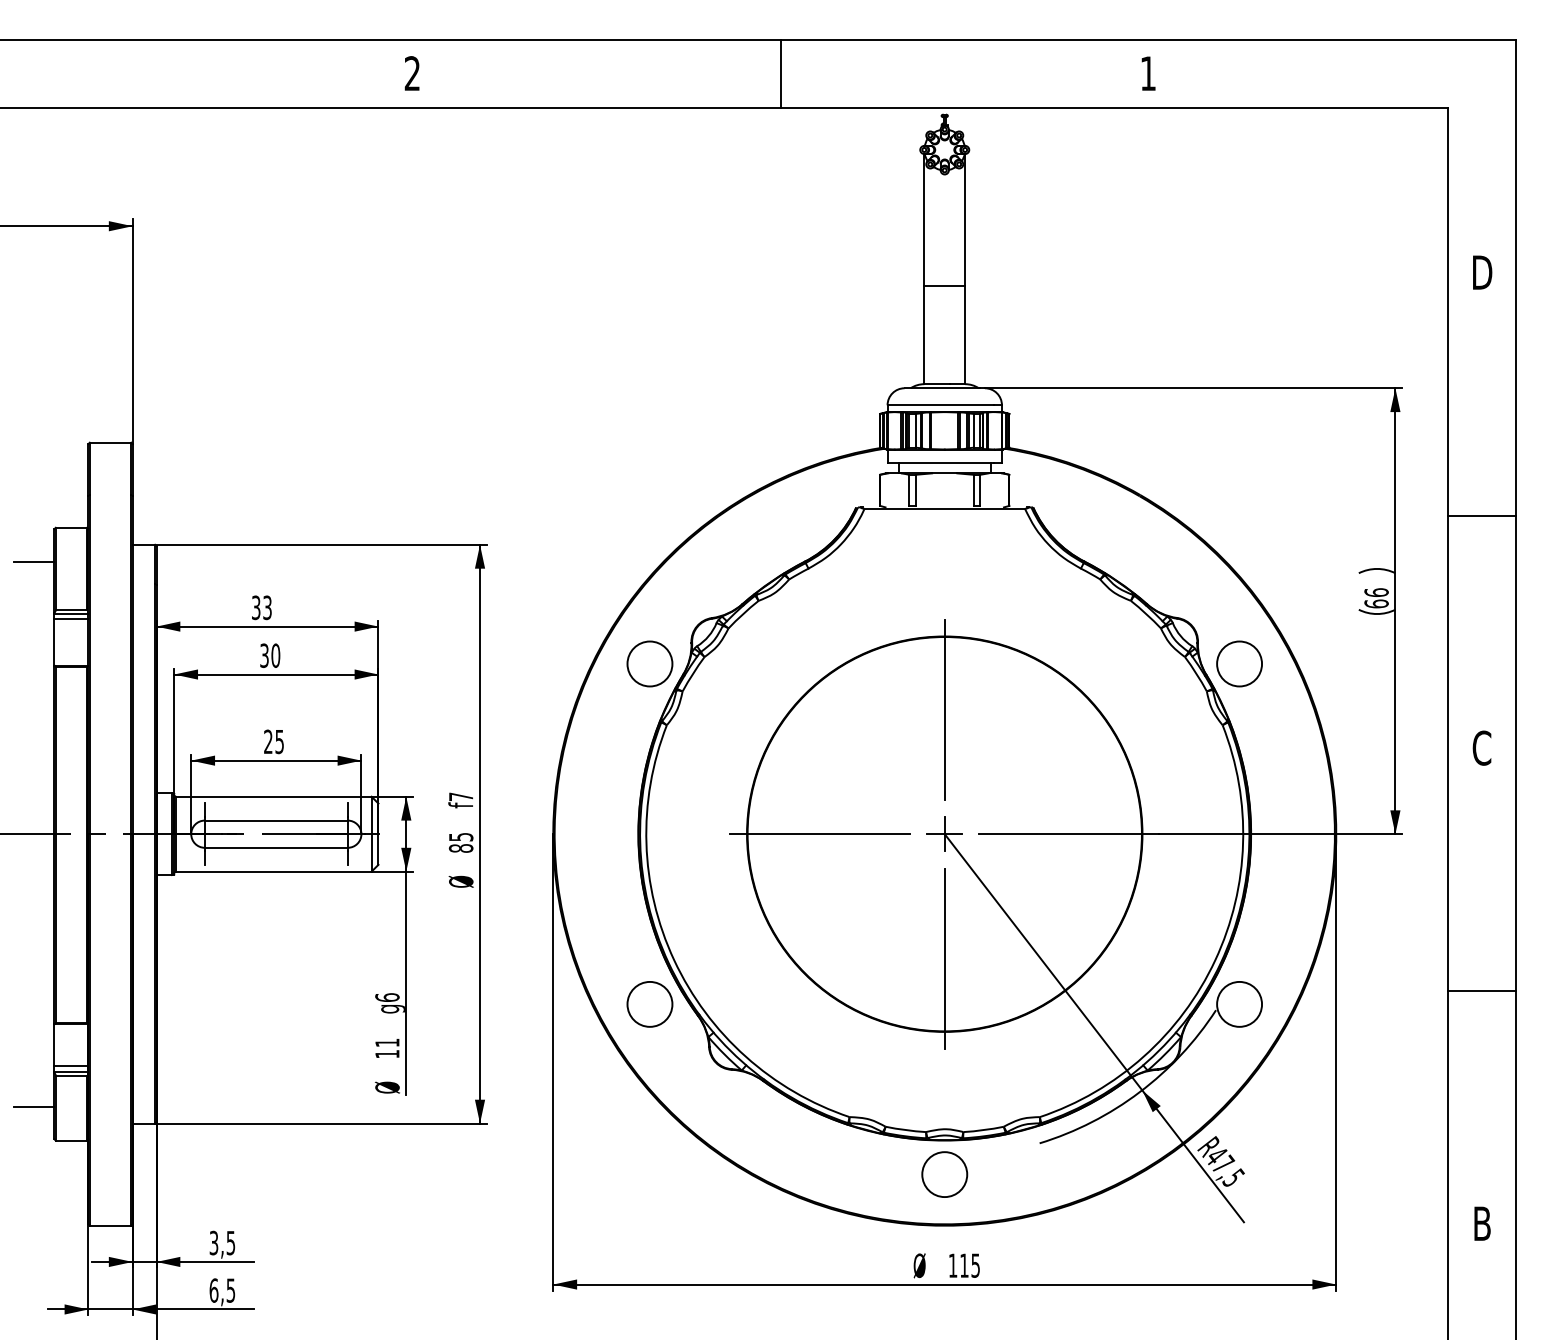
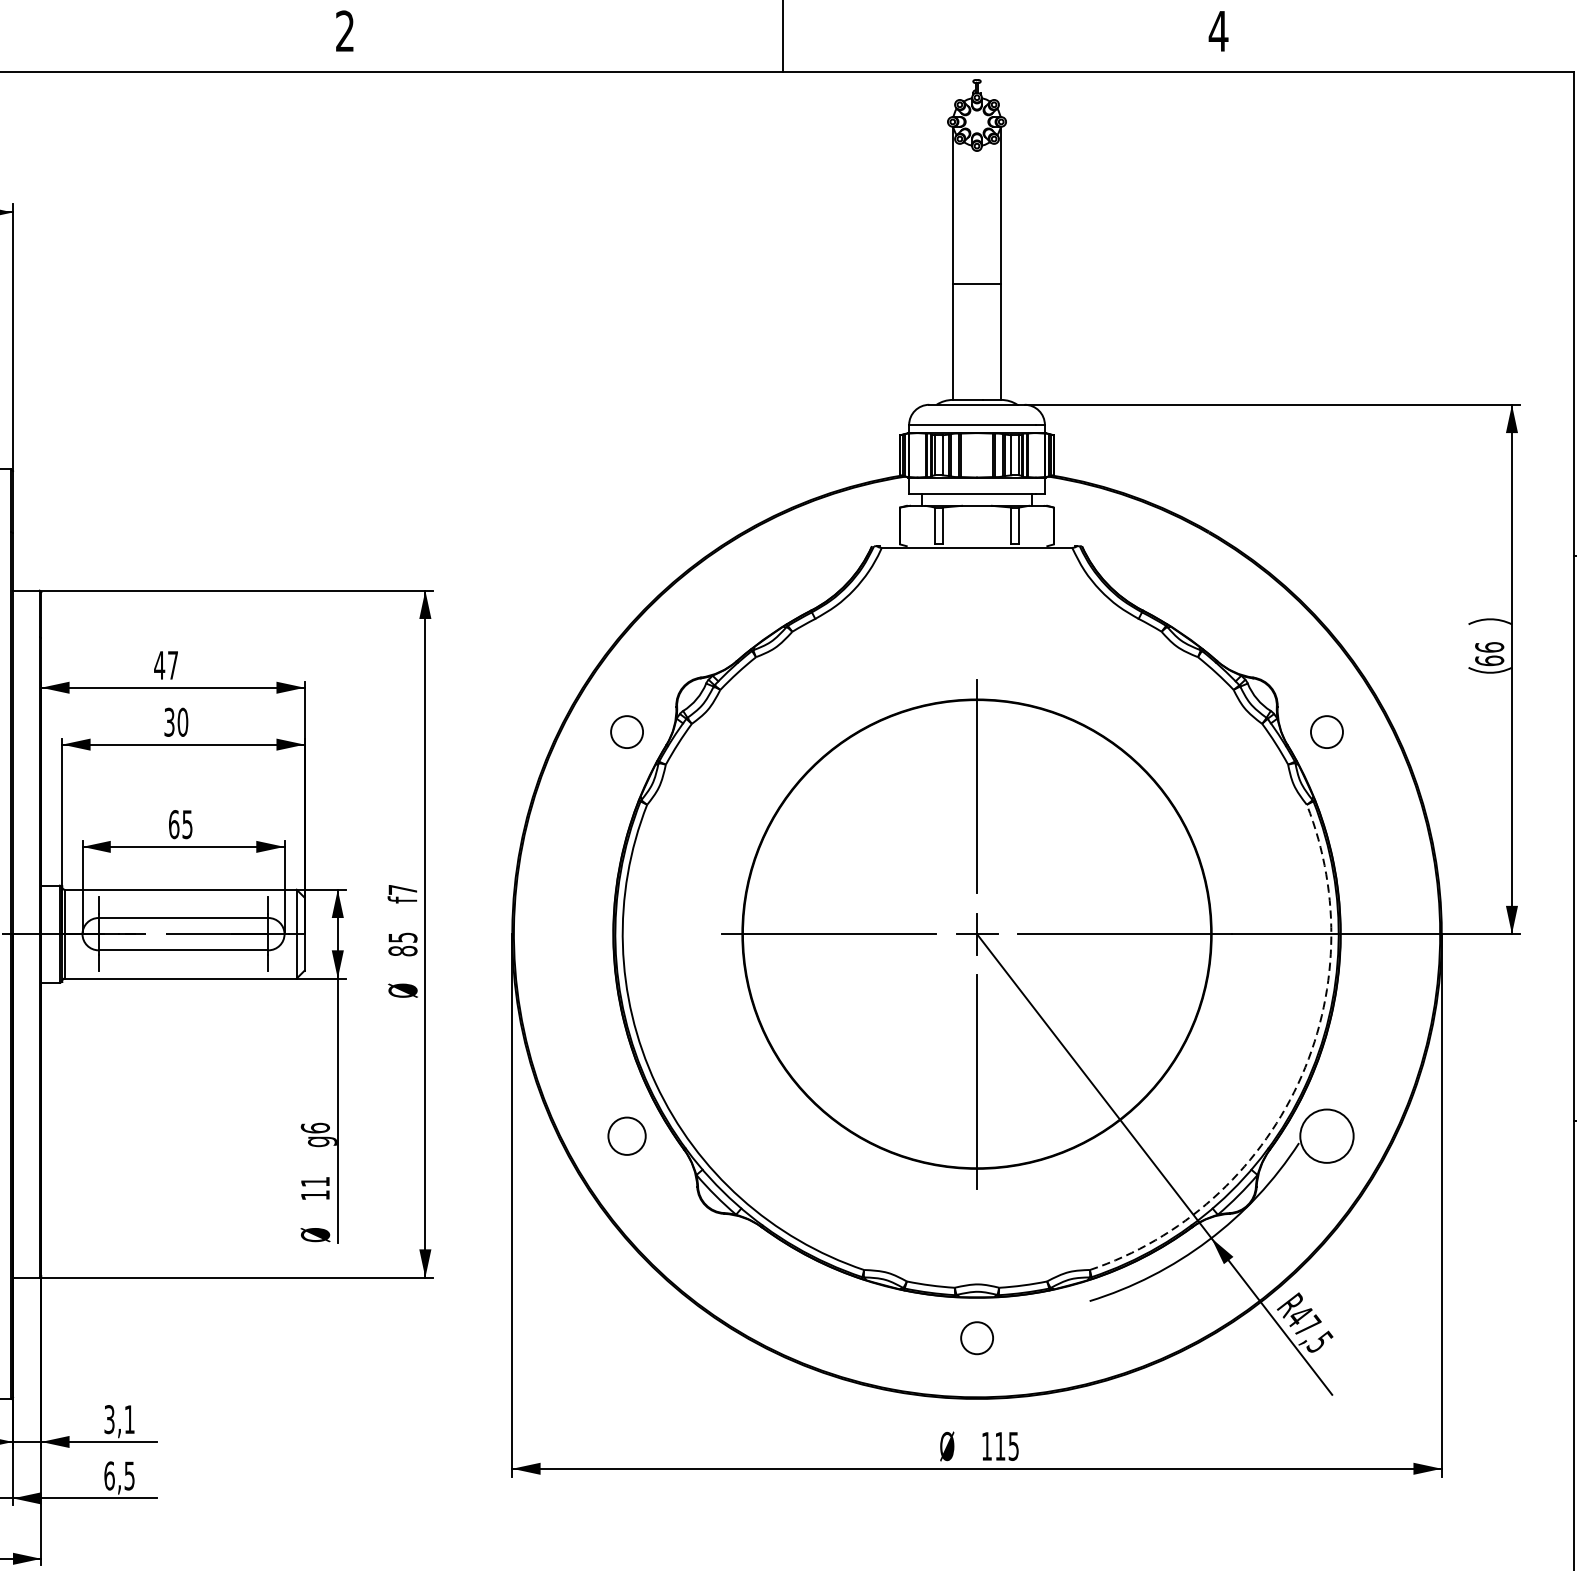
text: (1148, 73) -> (1218, 31), 1 -> 4
text: (261, 607) -> (165, 665), 33 -> 47
circle: (649, 663) -> (626, 731), size x0.6
circle: (1239, 663) -> (1326, 731), size x0.6
text: (268, 741) -> (174, 824), 25 -> 65
arc: (1215, 960) -> (1298, 1084), solid -> dashed
circle: (649, 1004) -> (626, 1136), size x0.7
circle: (944, 1174) -> (976, 1338), size x0.6
text: (230, 1243) -> (129, 1420), 3,5 -> 3,1

